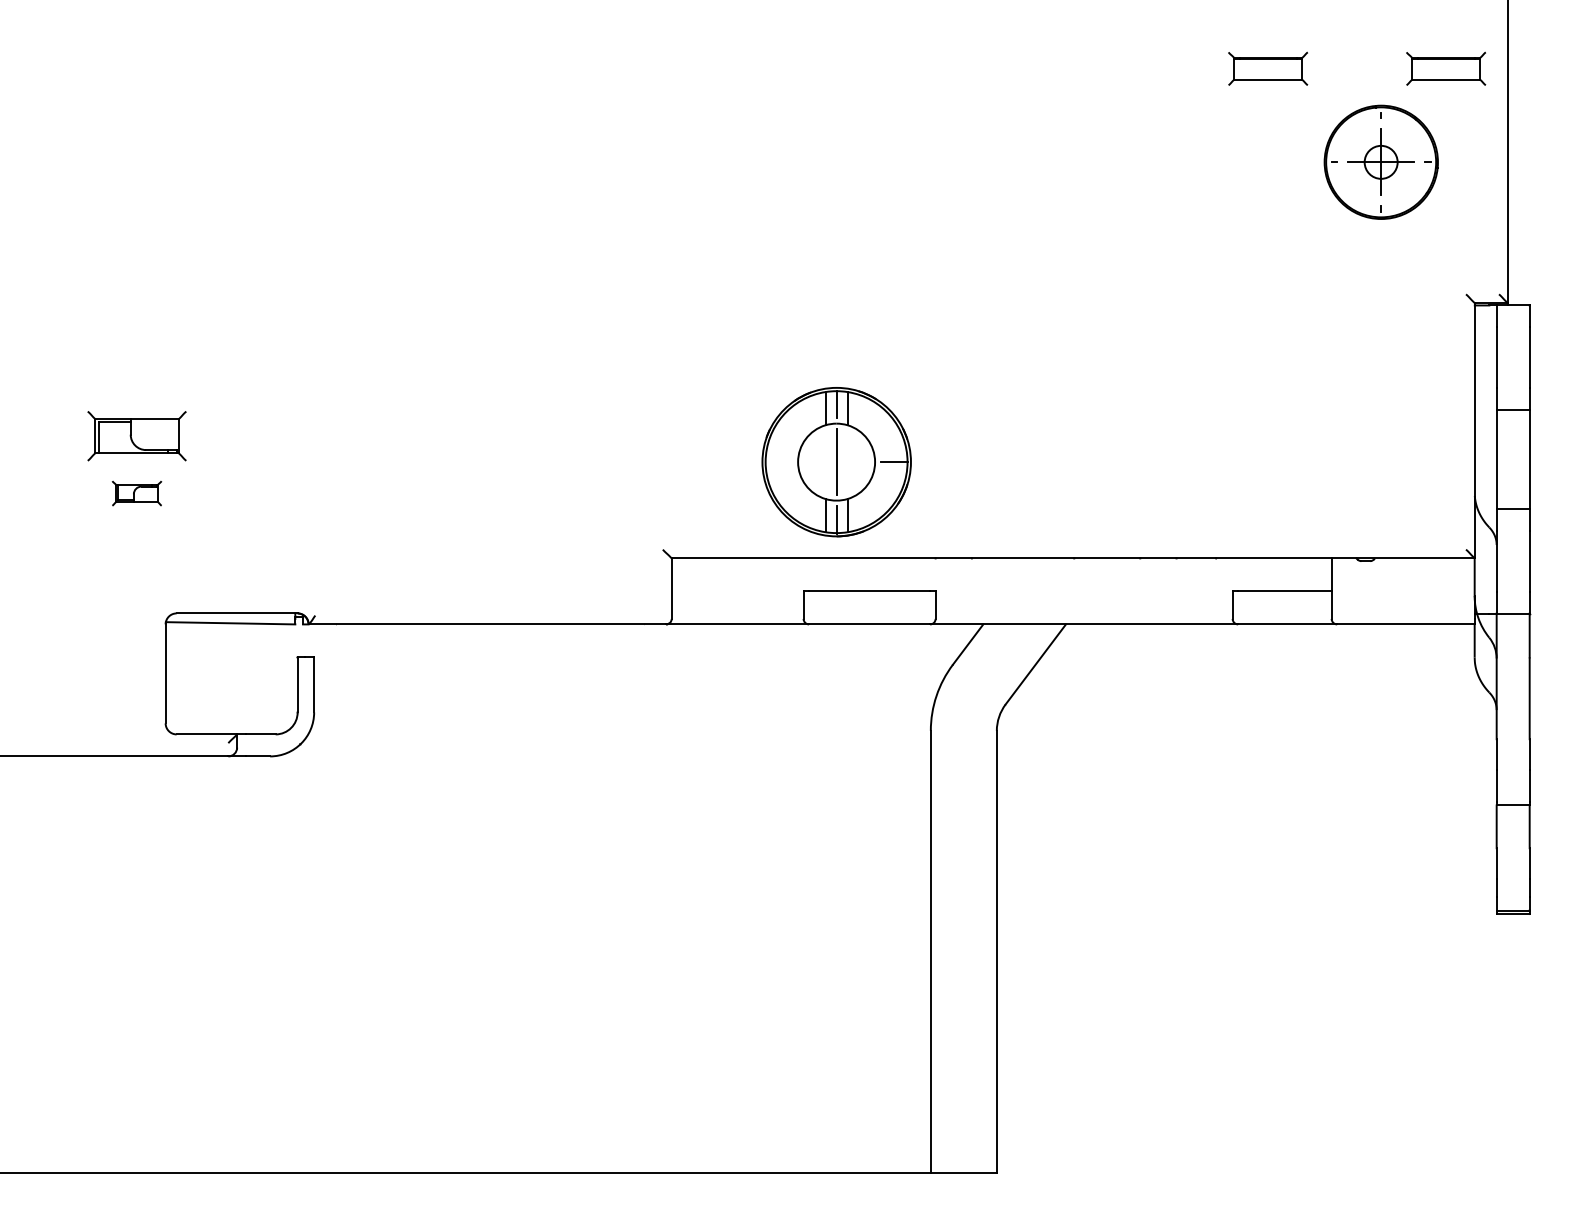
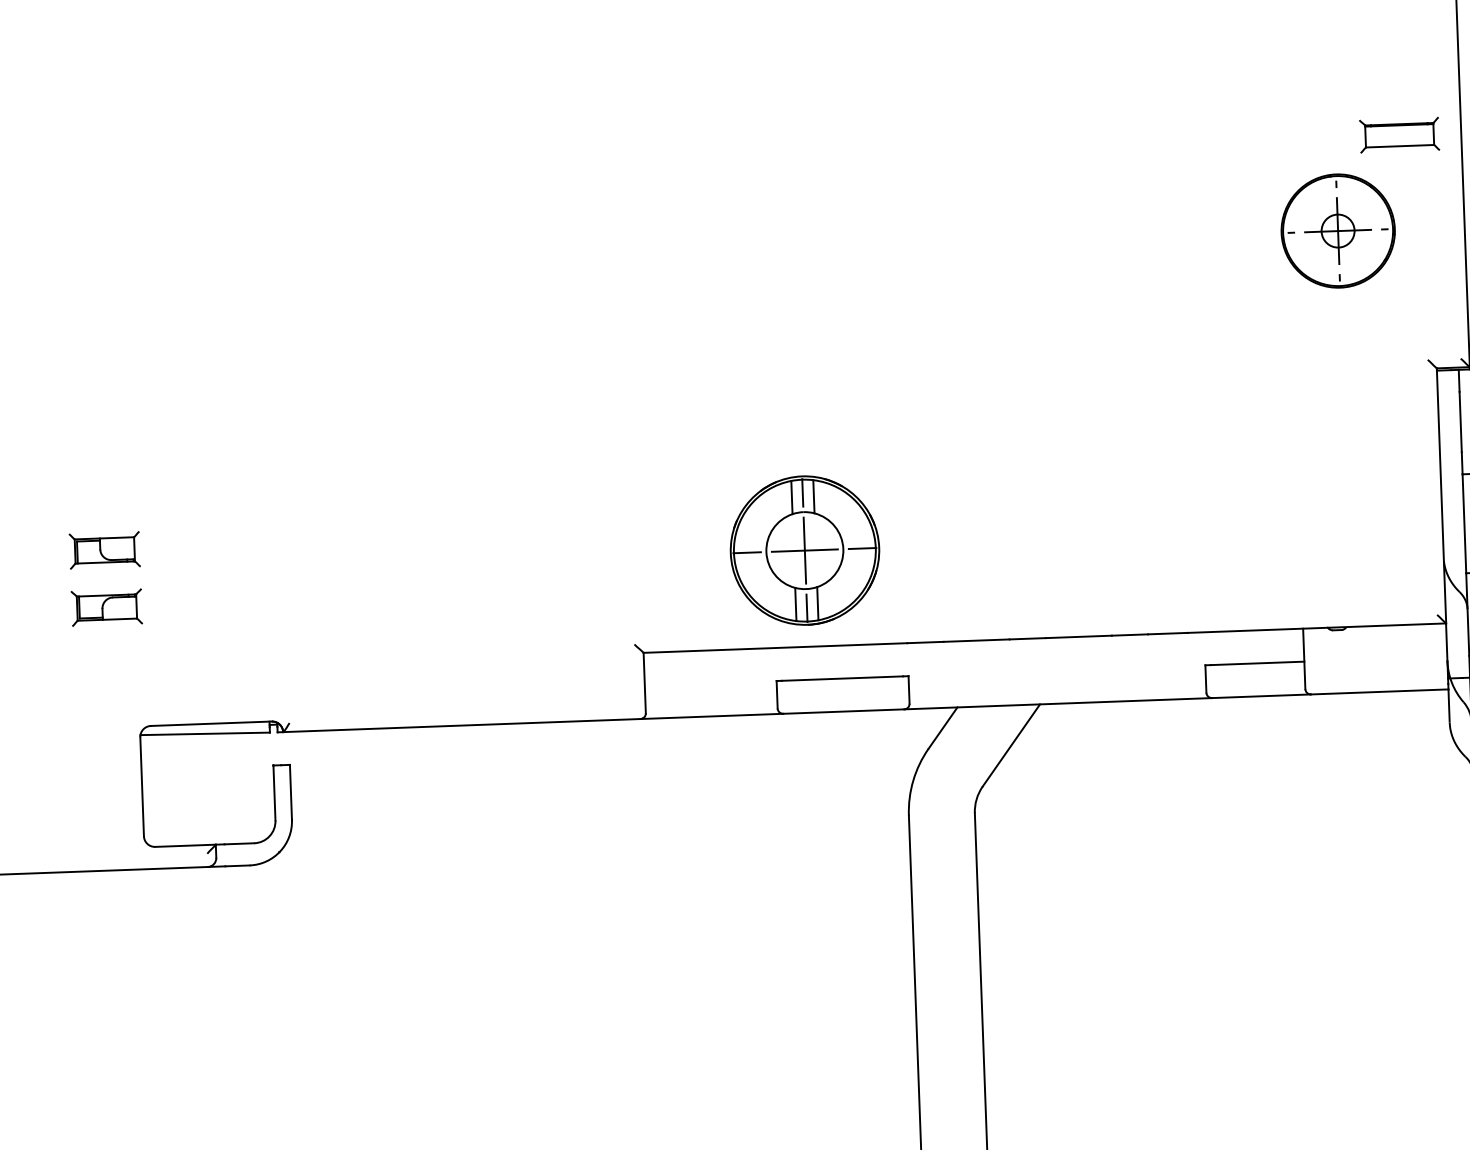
part: (1268, 68) -> (1222, 141), removed
part: (136, 436) -> (104, 550), size x0.71
line: (778, 462) -> (746, 553), added
line: (836, 462) -> (804, 550), added
part: (136, 493) -> (106, 607), size x1.43

